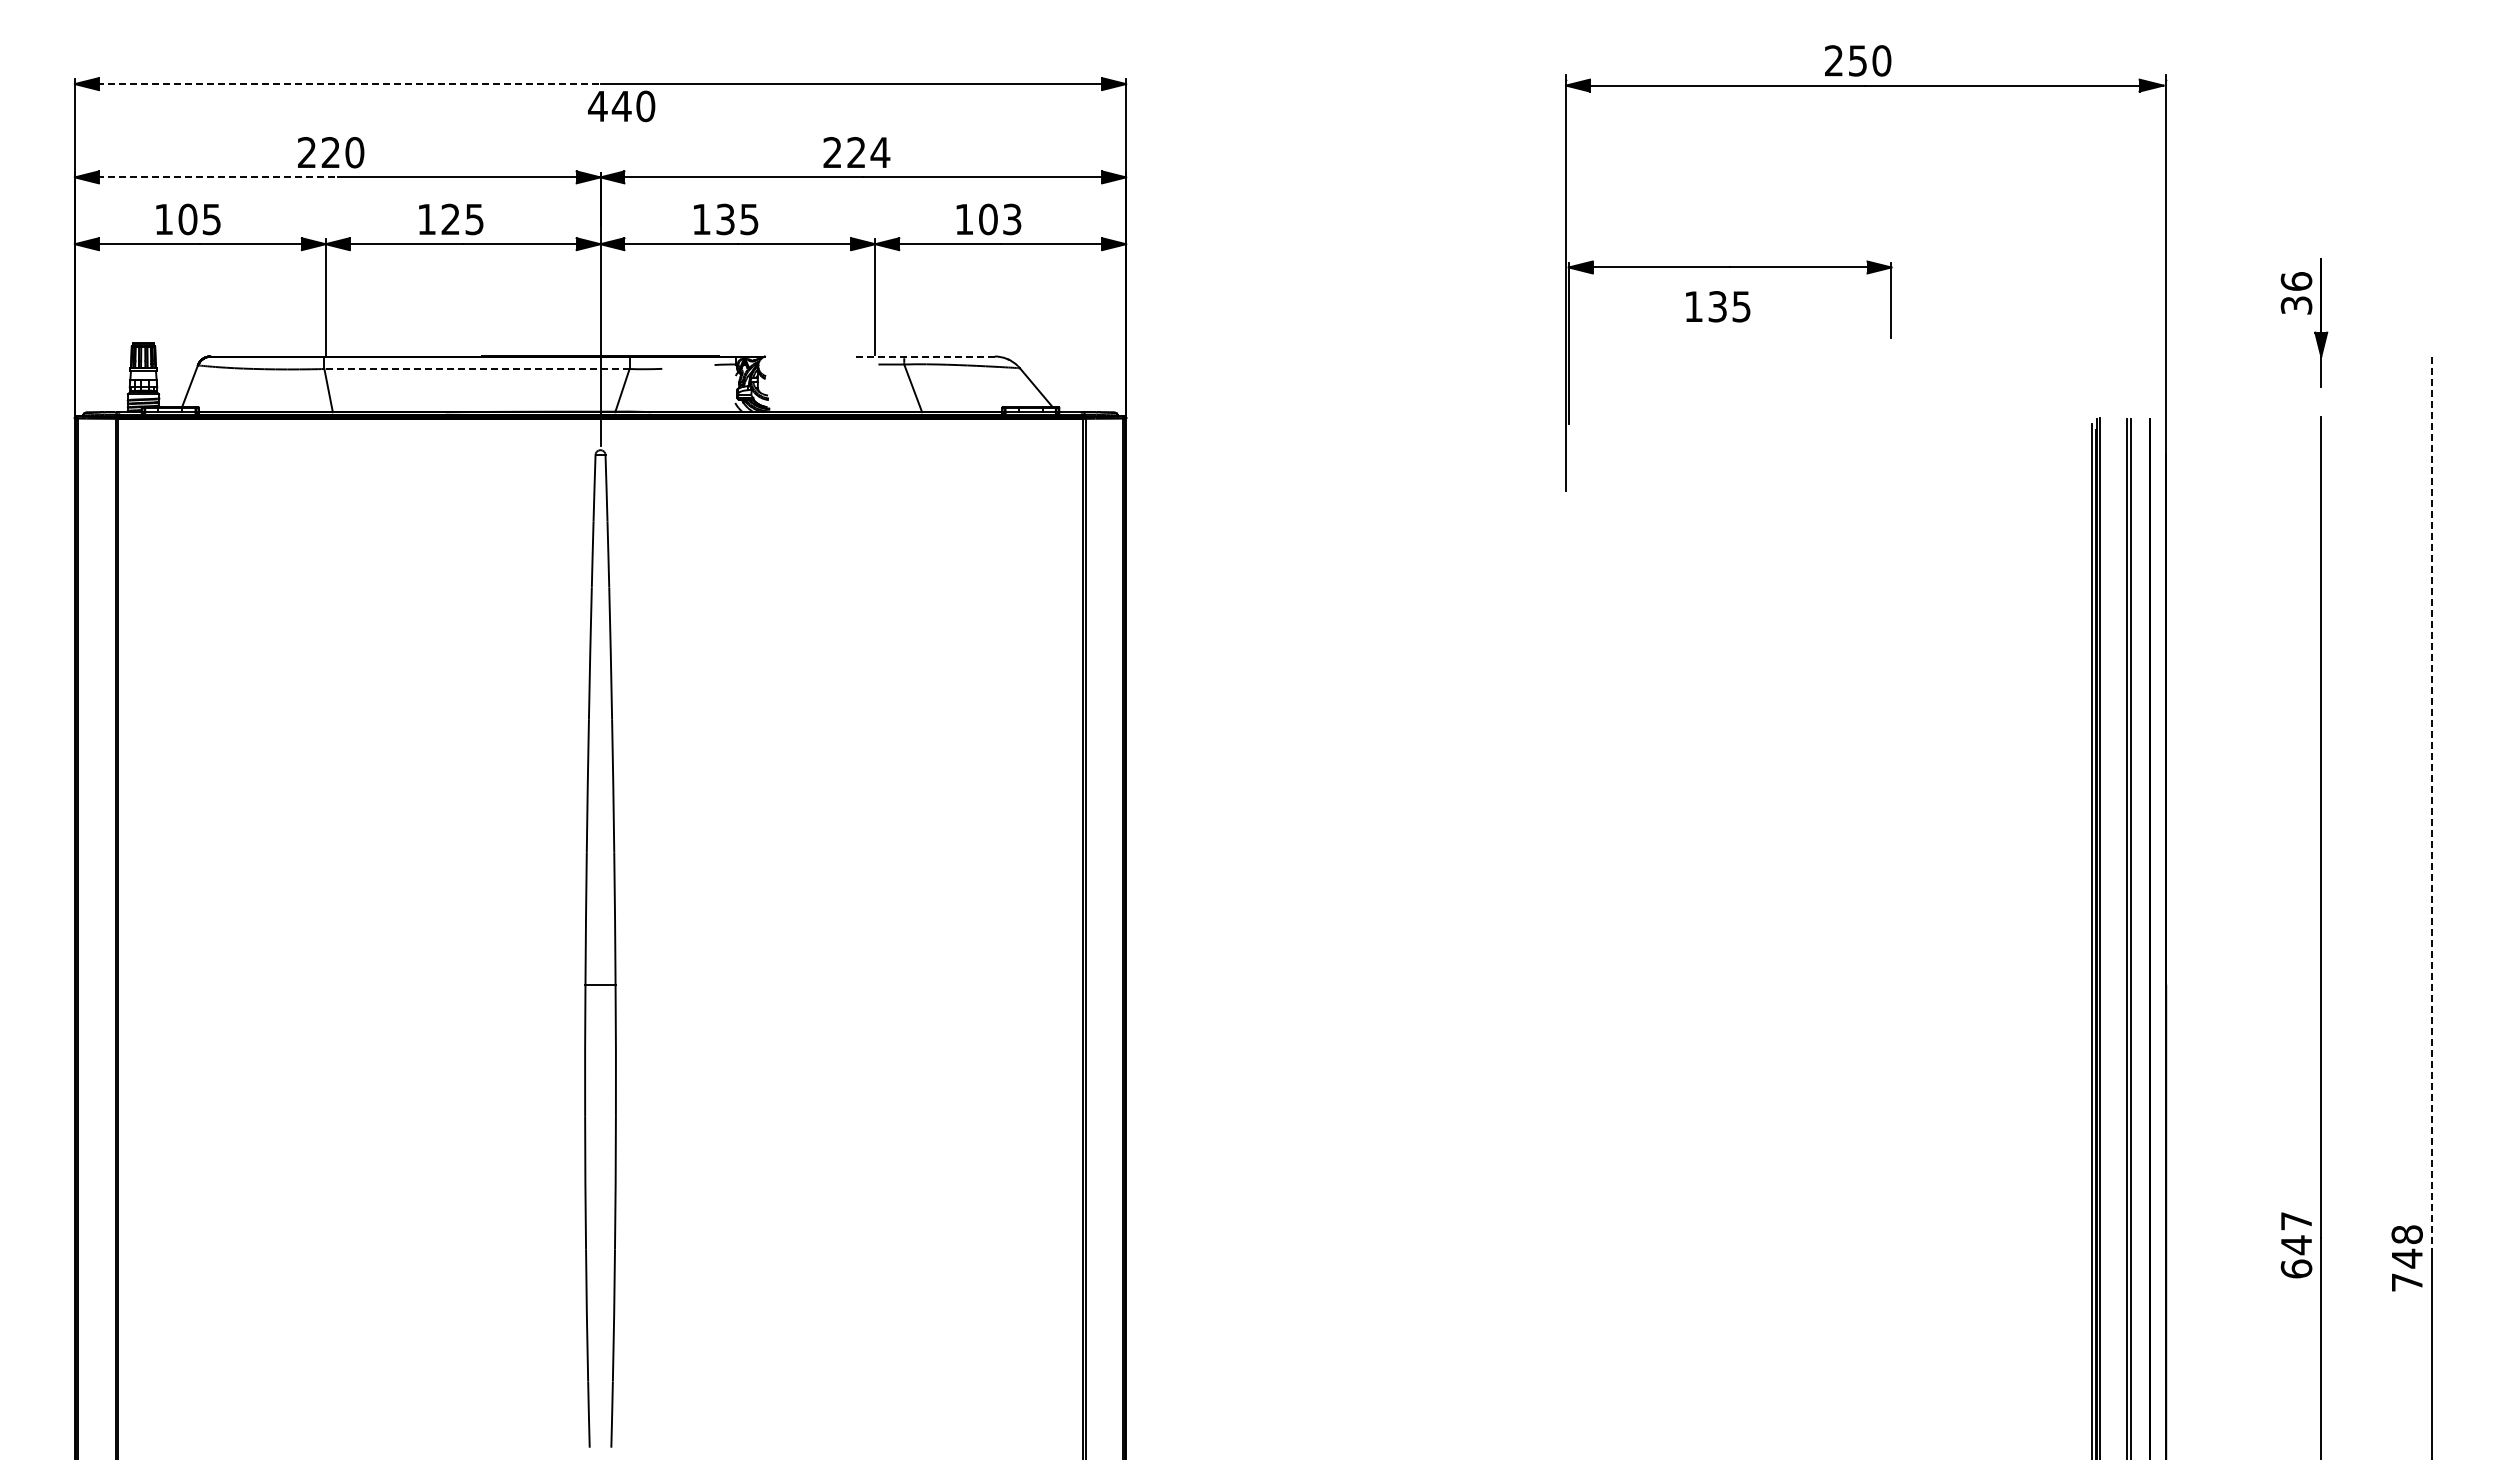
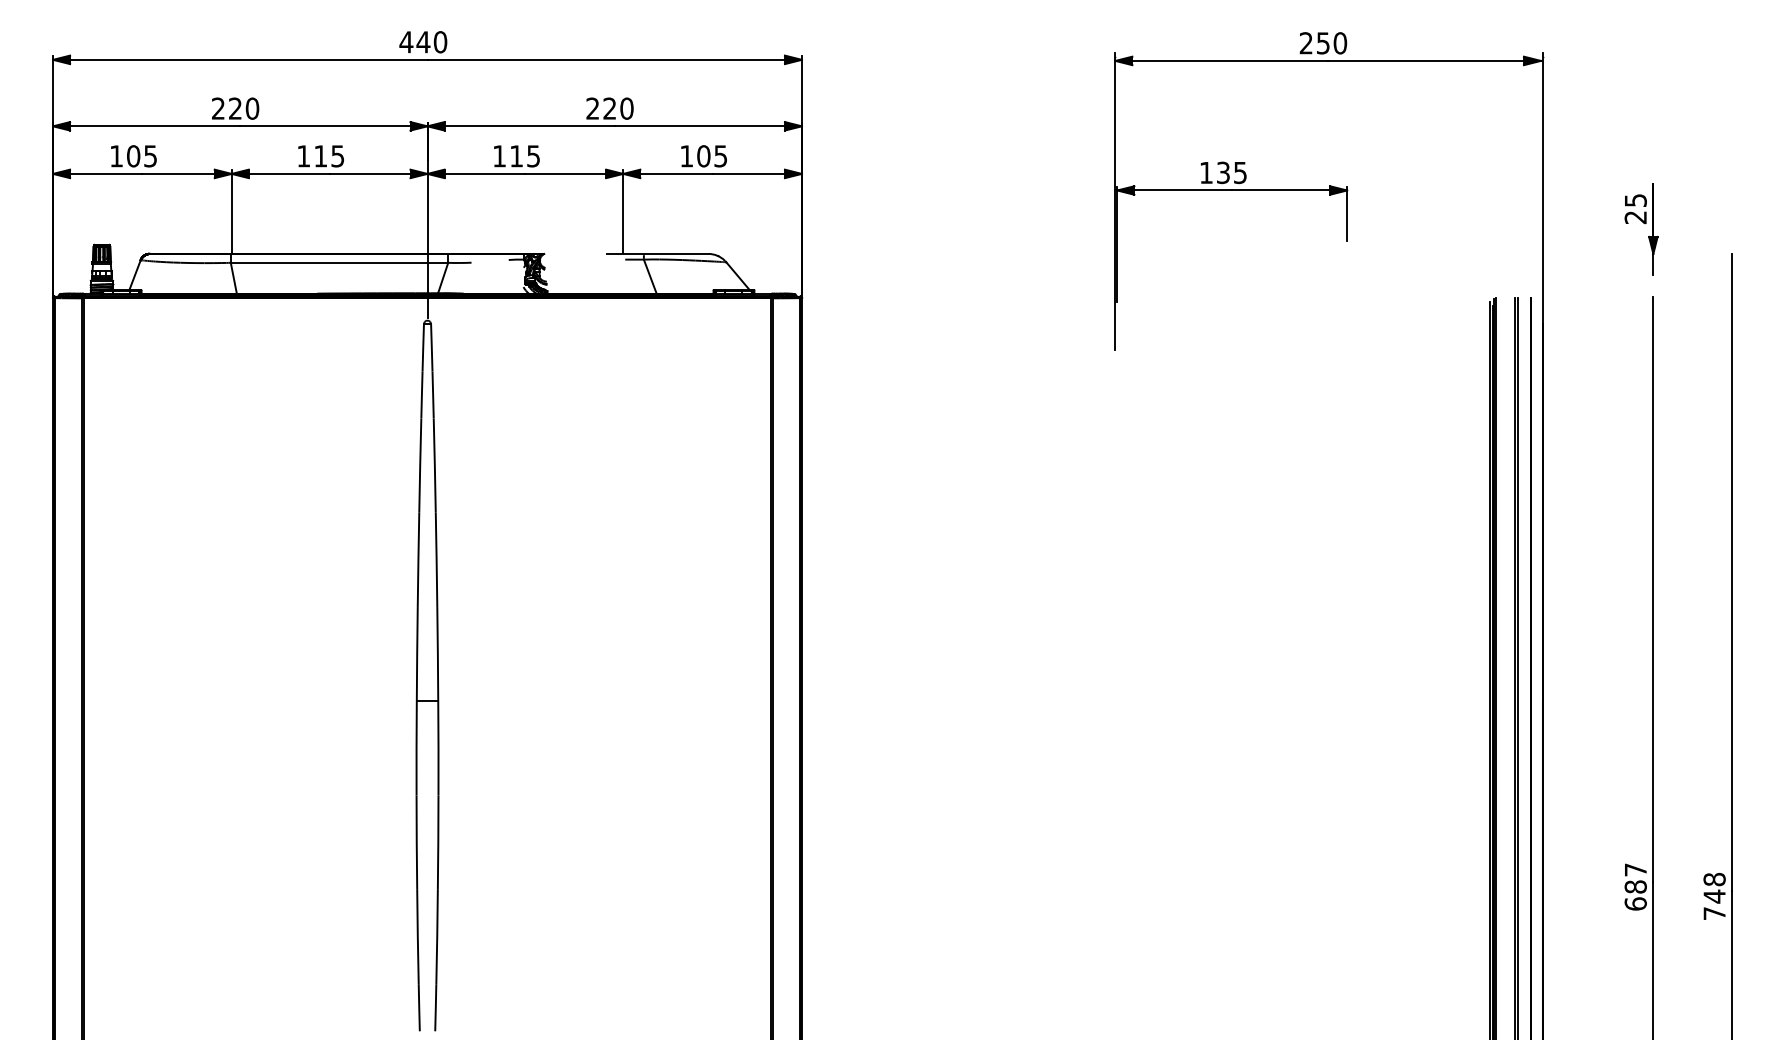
line: (337, 84) -> (240, 60), dashed -> solid
text: (621, 106) -> (423, 42), moved
text: (880, 152) -> (626, 108), 224 -> 220
line: (206, 177) -> (146, 126), dashed -> solid
text: (450, 218) -> (320, 155), 125 -> 115
text: (1012, 218) -> (721, 155), 103 -> 105
text: (725, 219) -> (516, 156), 135 -> 115
text: (2296, 293) -> (1635, 209), 36 -> 25
text: (1718, 306) -> (1223, 172), moved
line: (923, 356) -> (657, 253), dashed -> solid
line: (477, 369) -> (339, 263), dashed -> solid
line: (2431, 804) -> (1731, 573), dashed -> solid
text: (2296, 1245) -> (1635, 887), 647 -> 687

